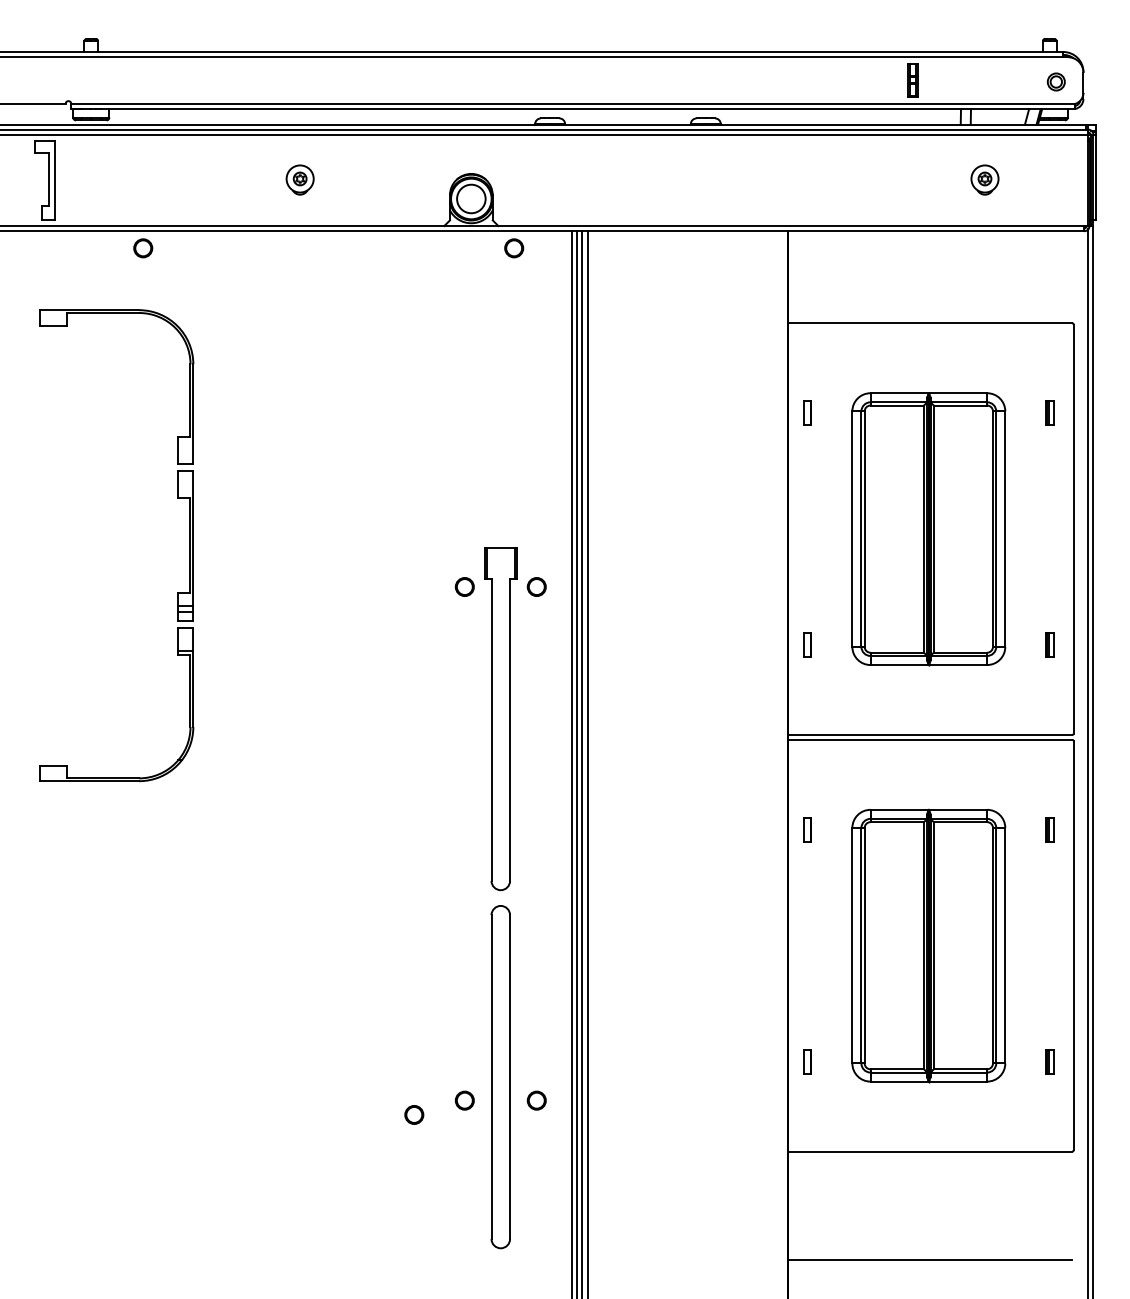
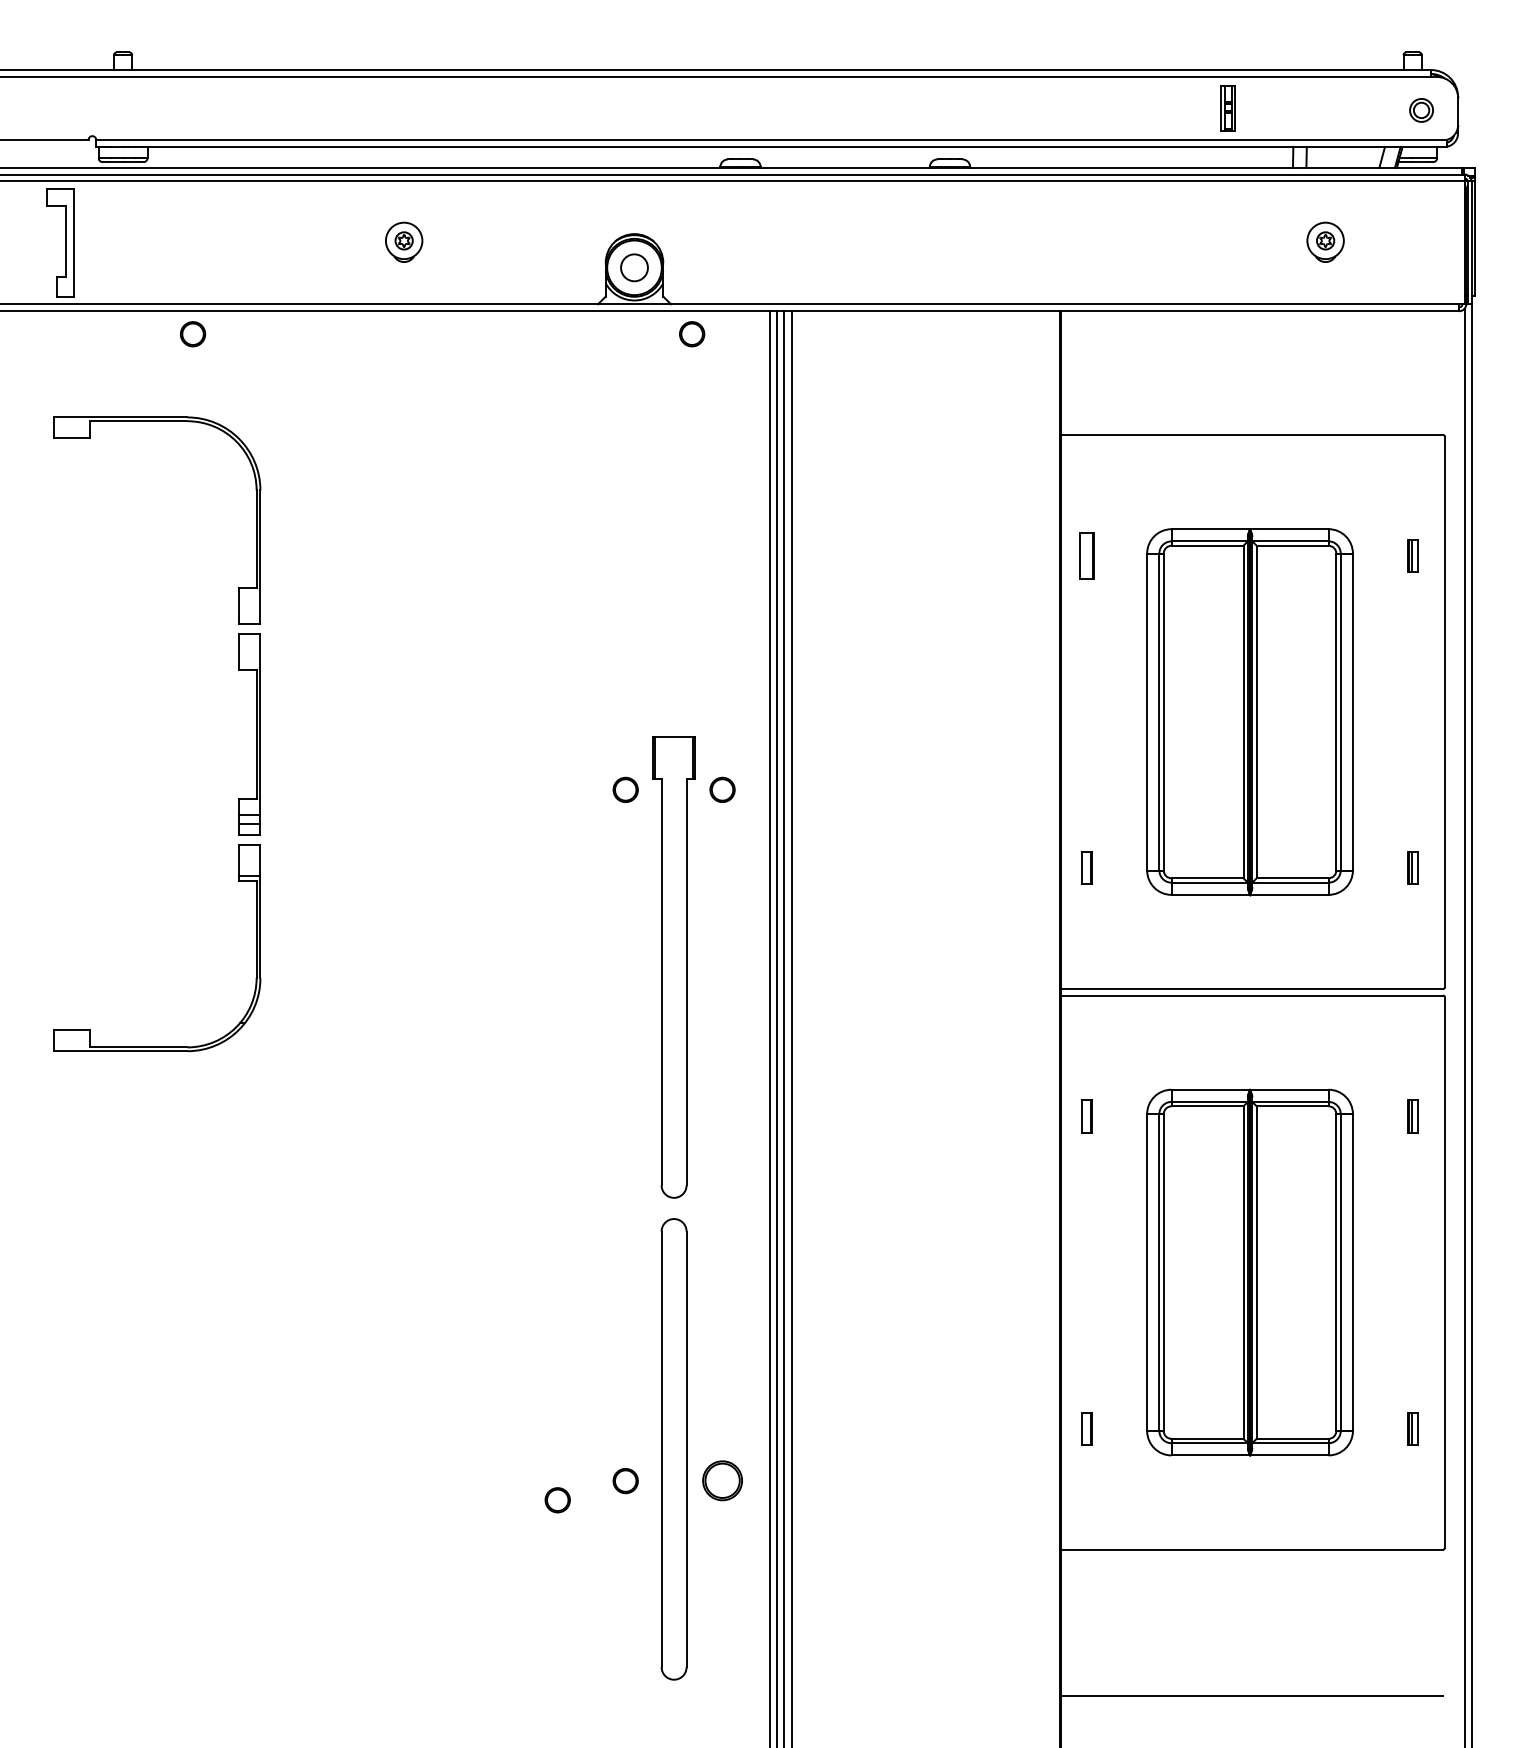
circle: (471, 198) -> (634, 267), size x0.7
part: (807, 412) -> (1086, 555), size x1.4
part: (536, 1100) -> (722, 1481), size x1.6

